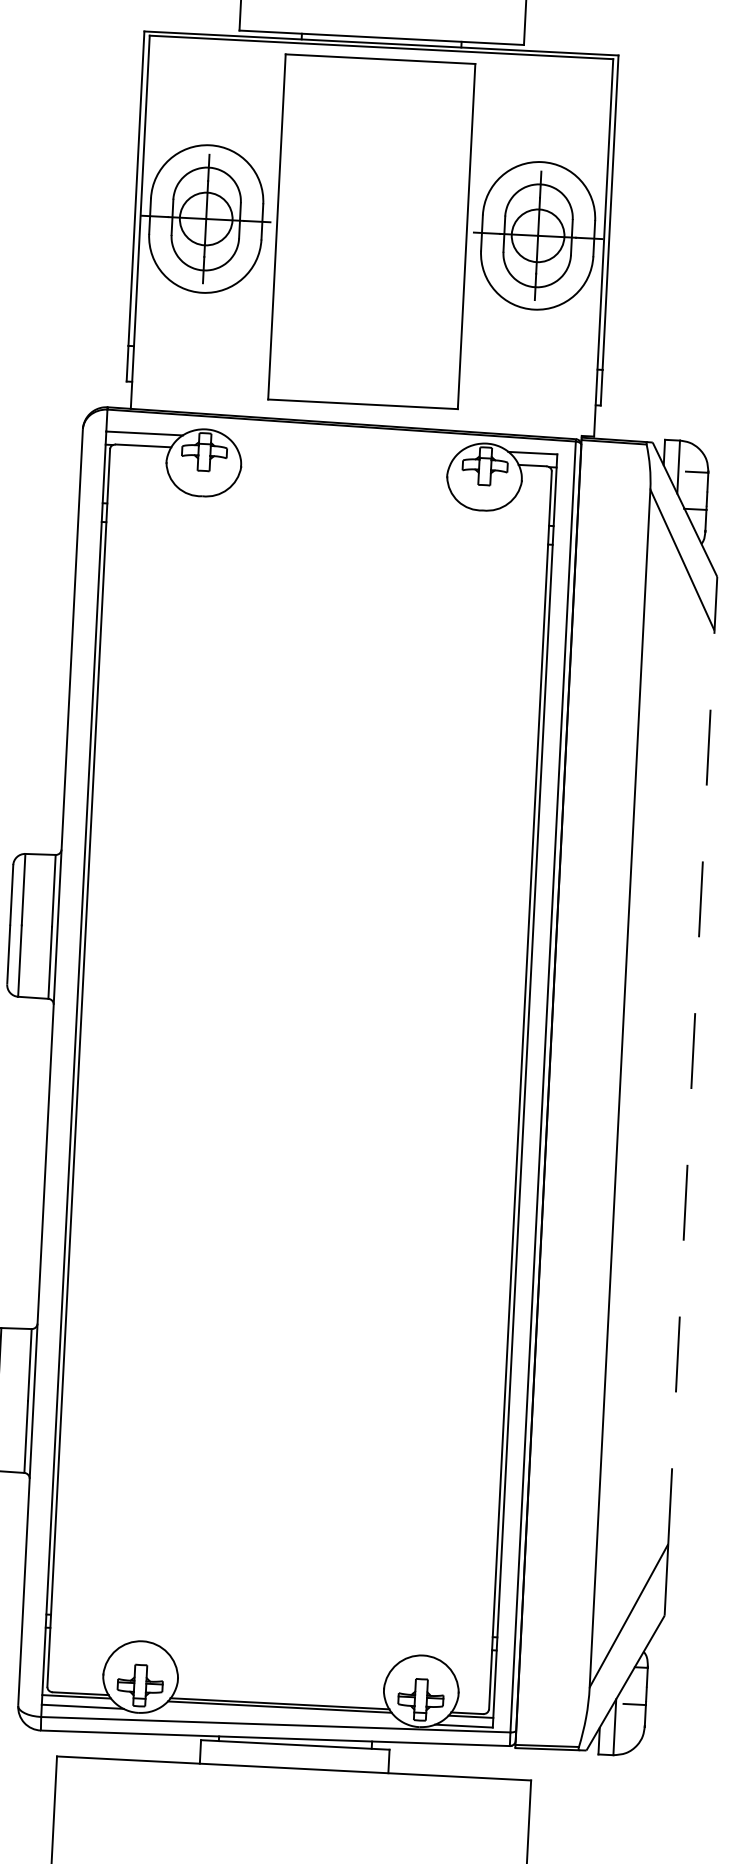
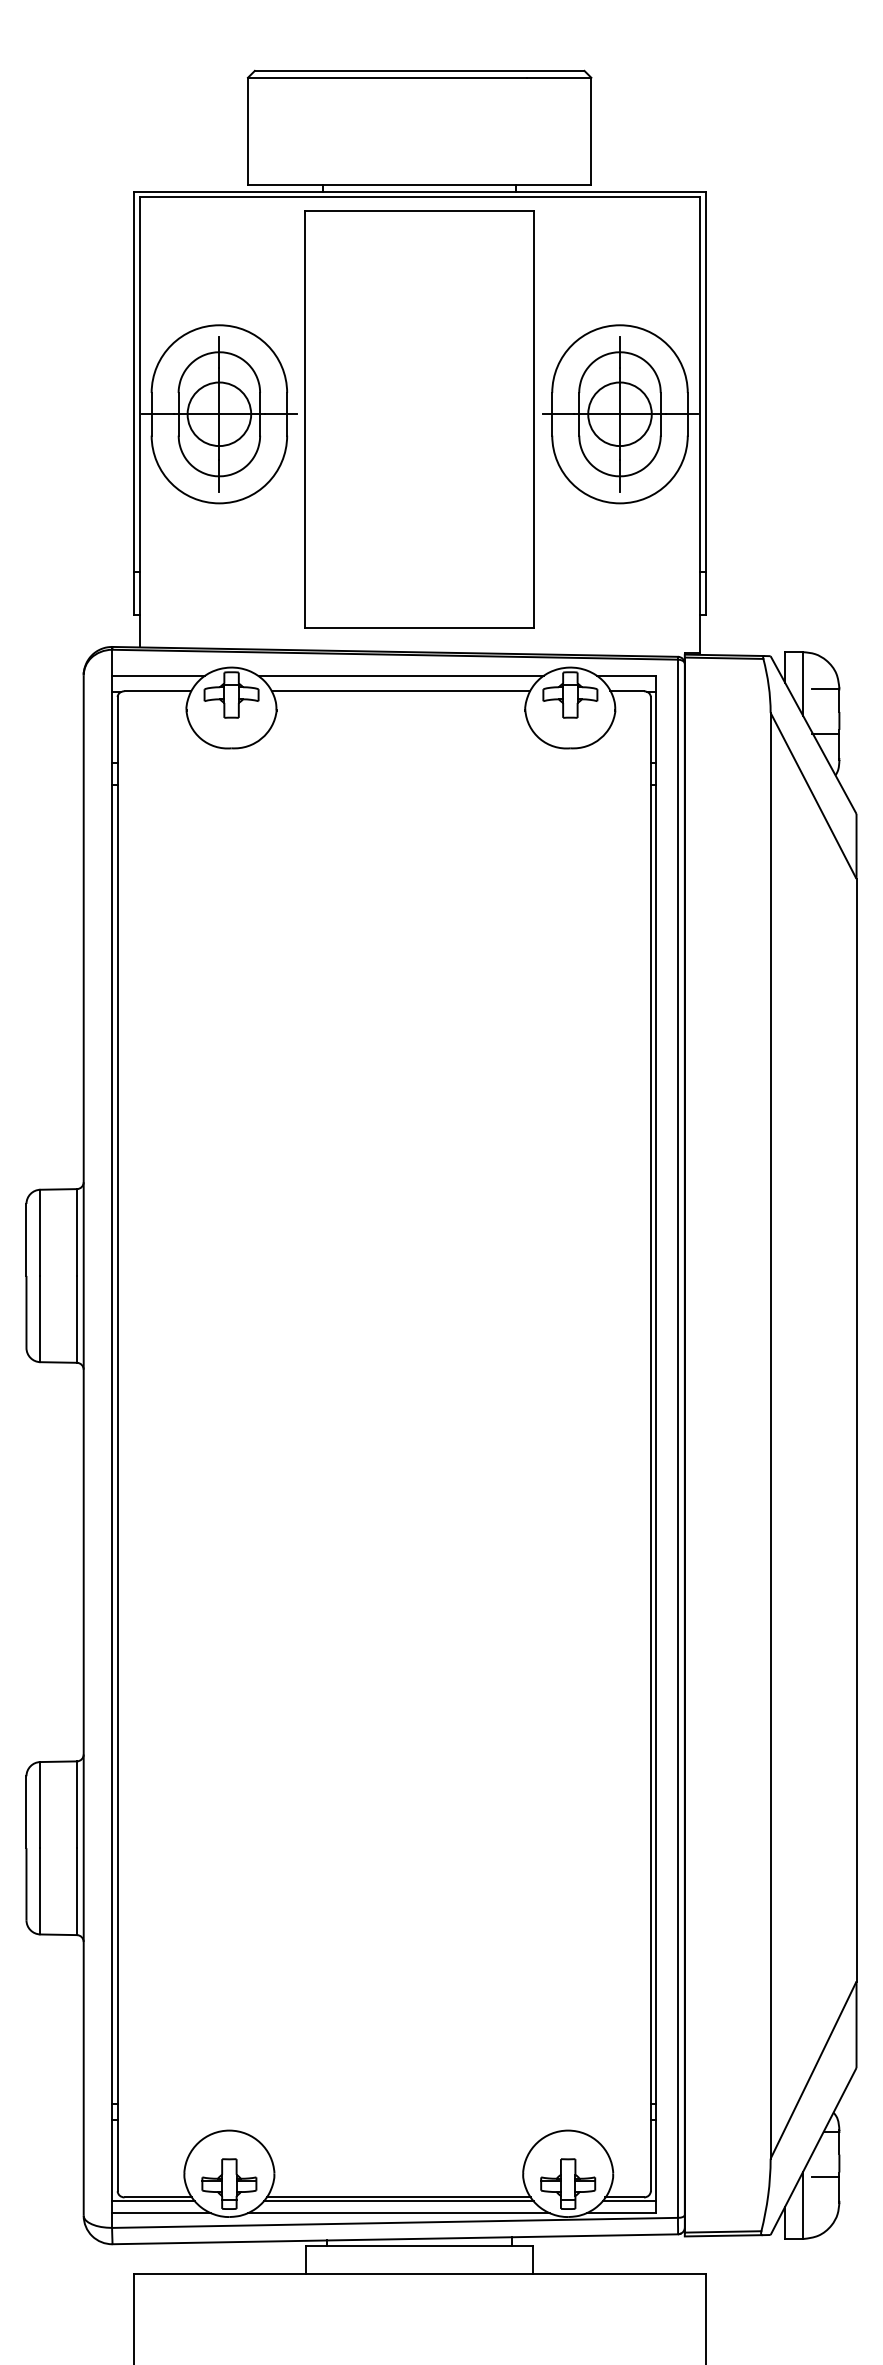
line: (345, 443) -> (400, 676), added
line: (344, 456) -> (400, 691), added
line: (691, 1086) -> (856, 1429), dashed -> solid
line: (279, 1717) -> (398, 2213), added

